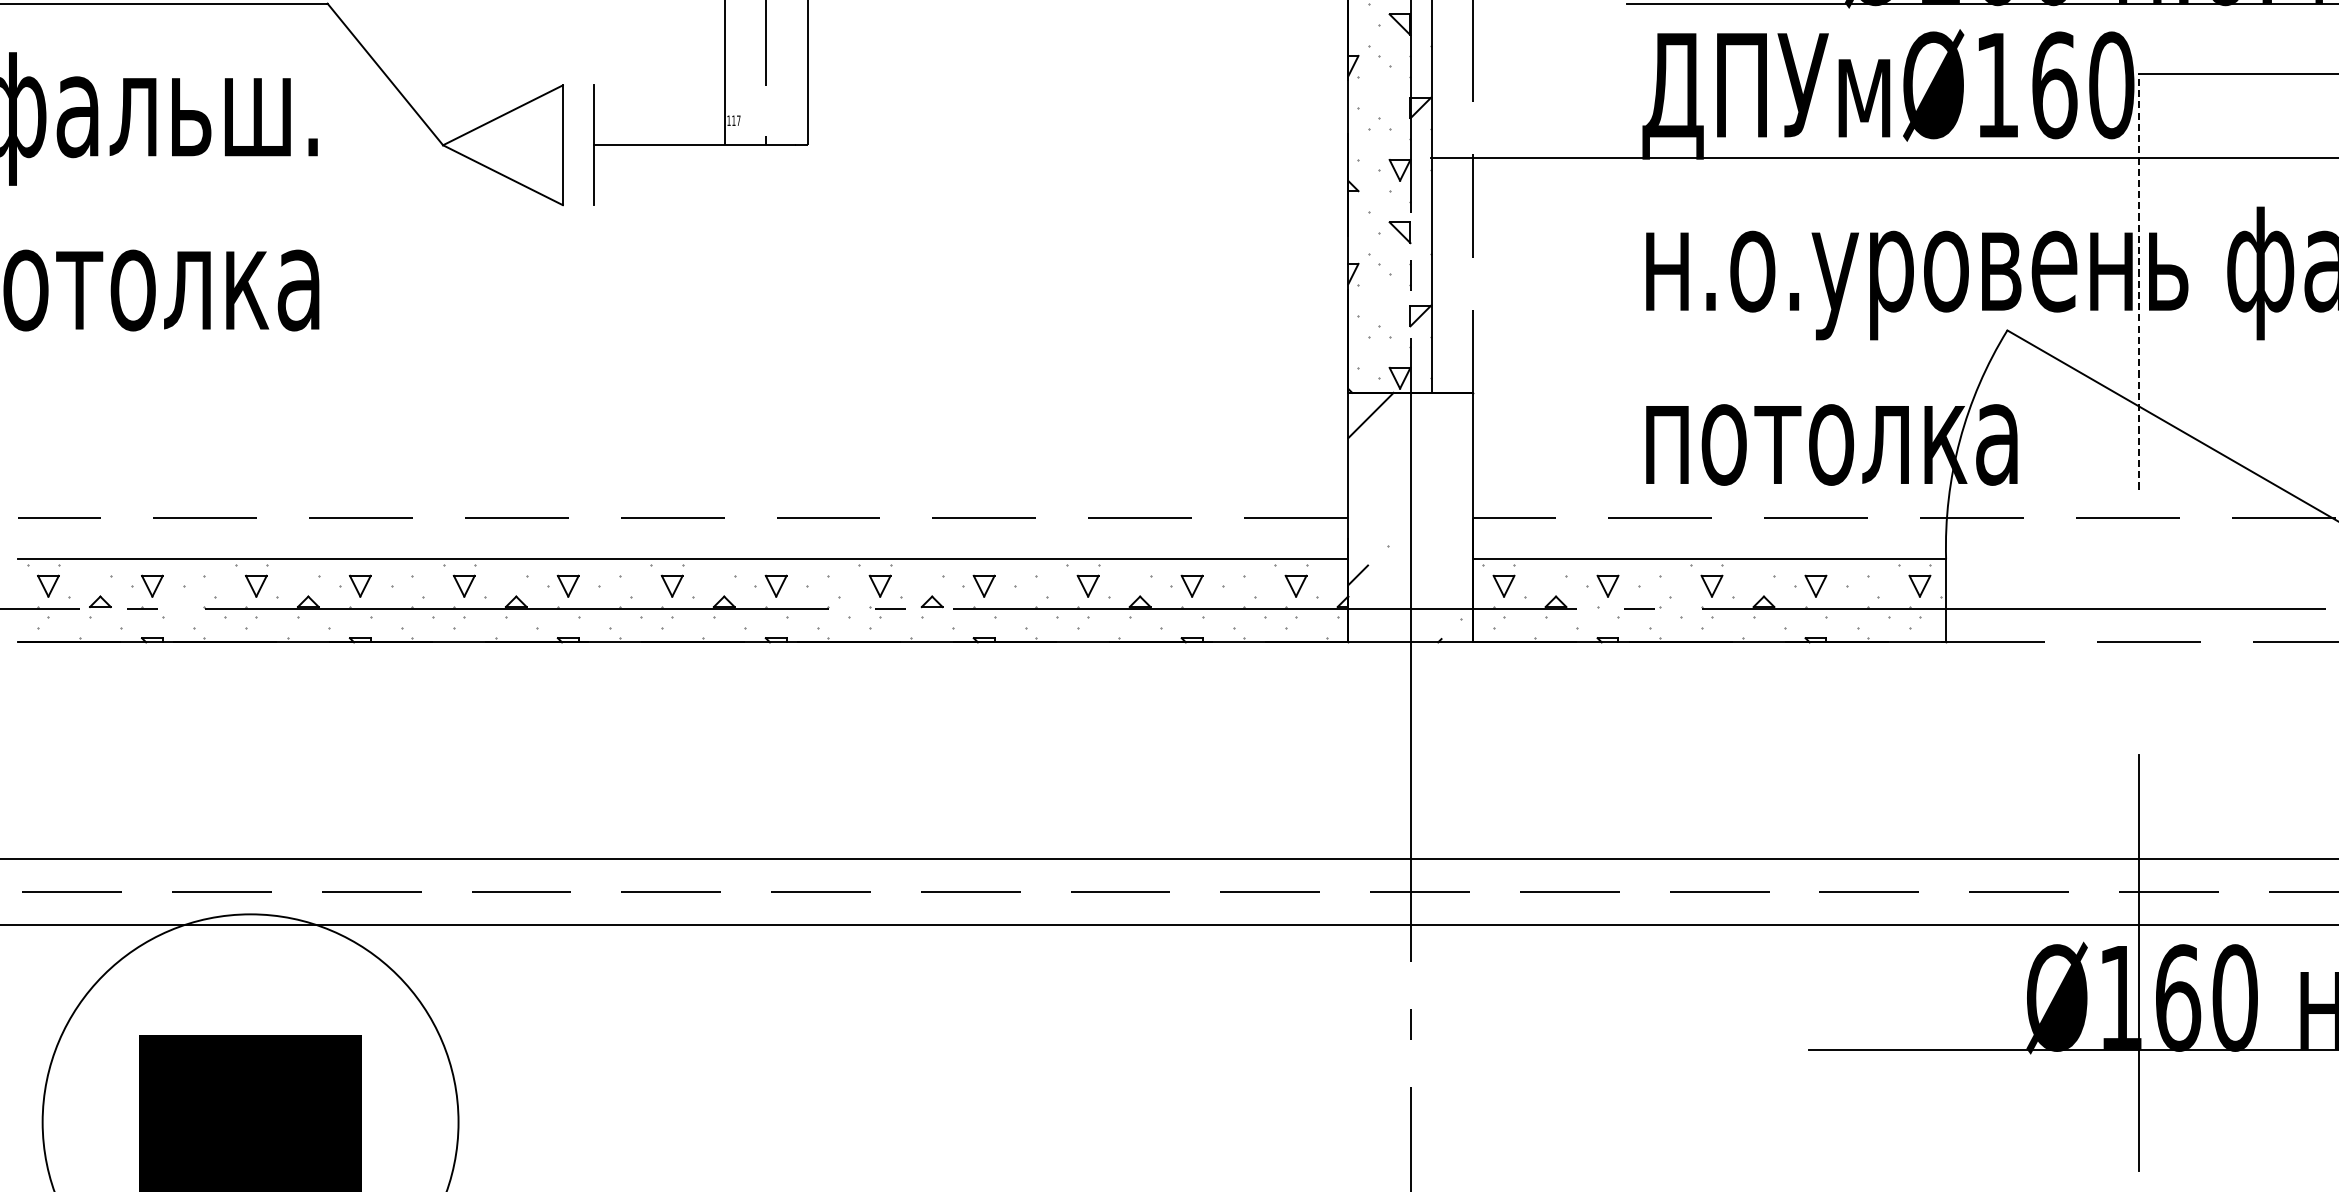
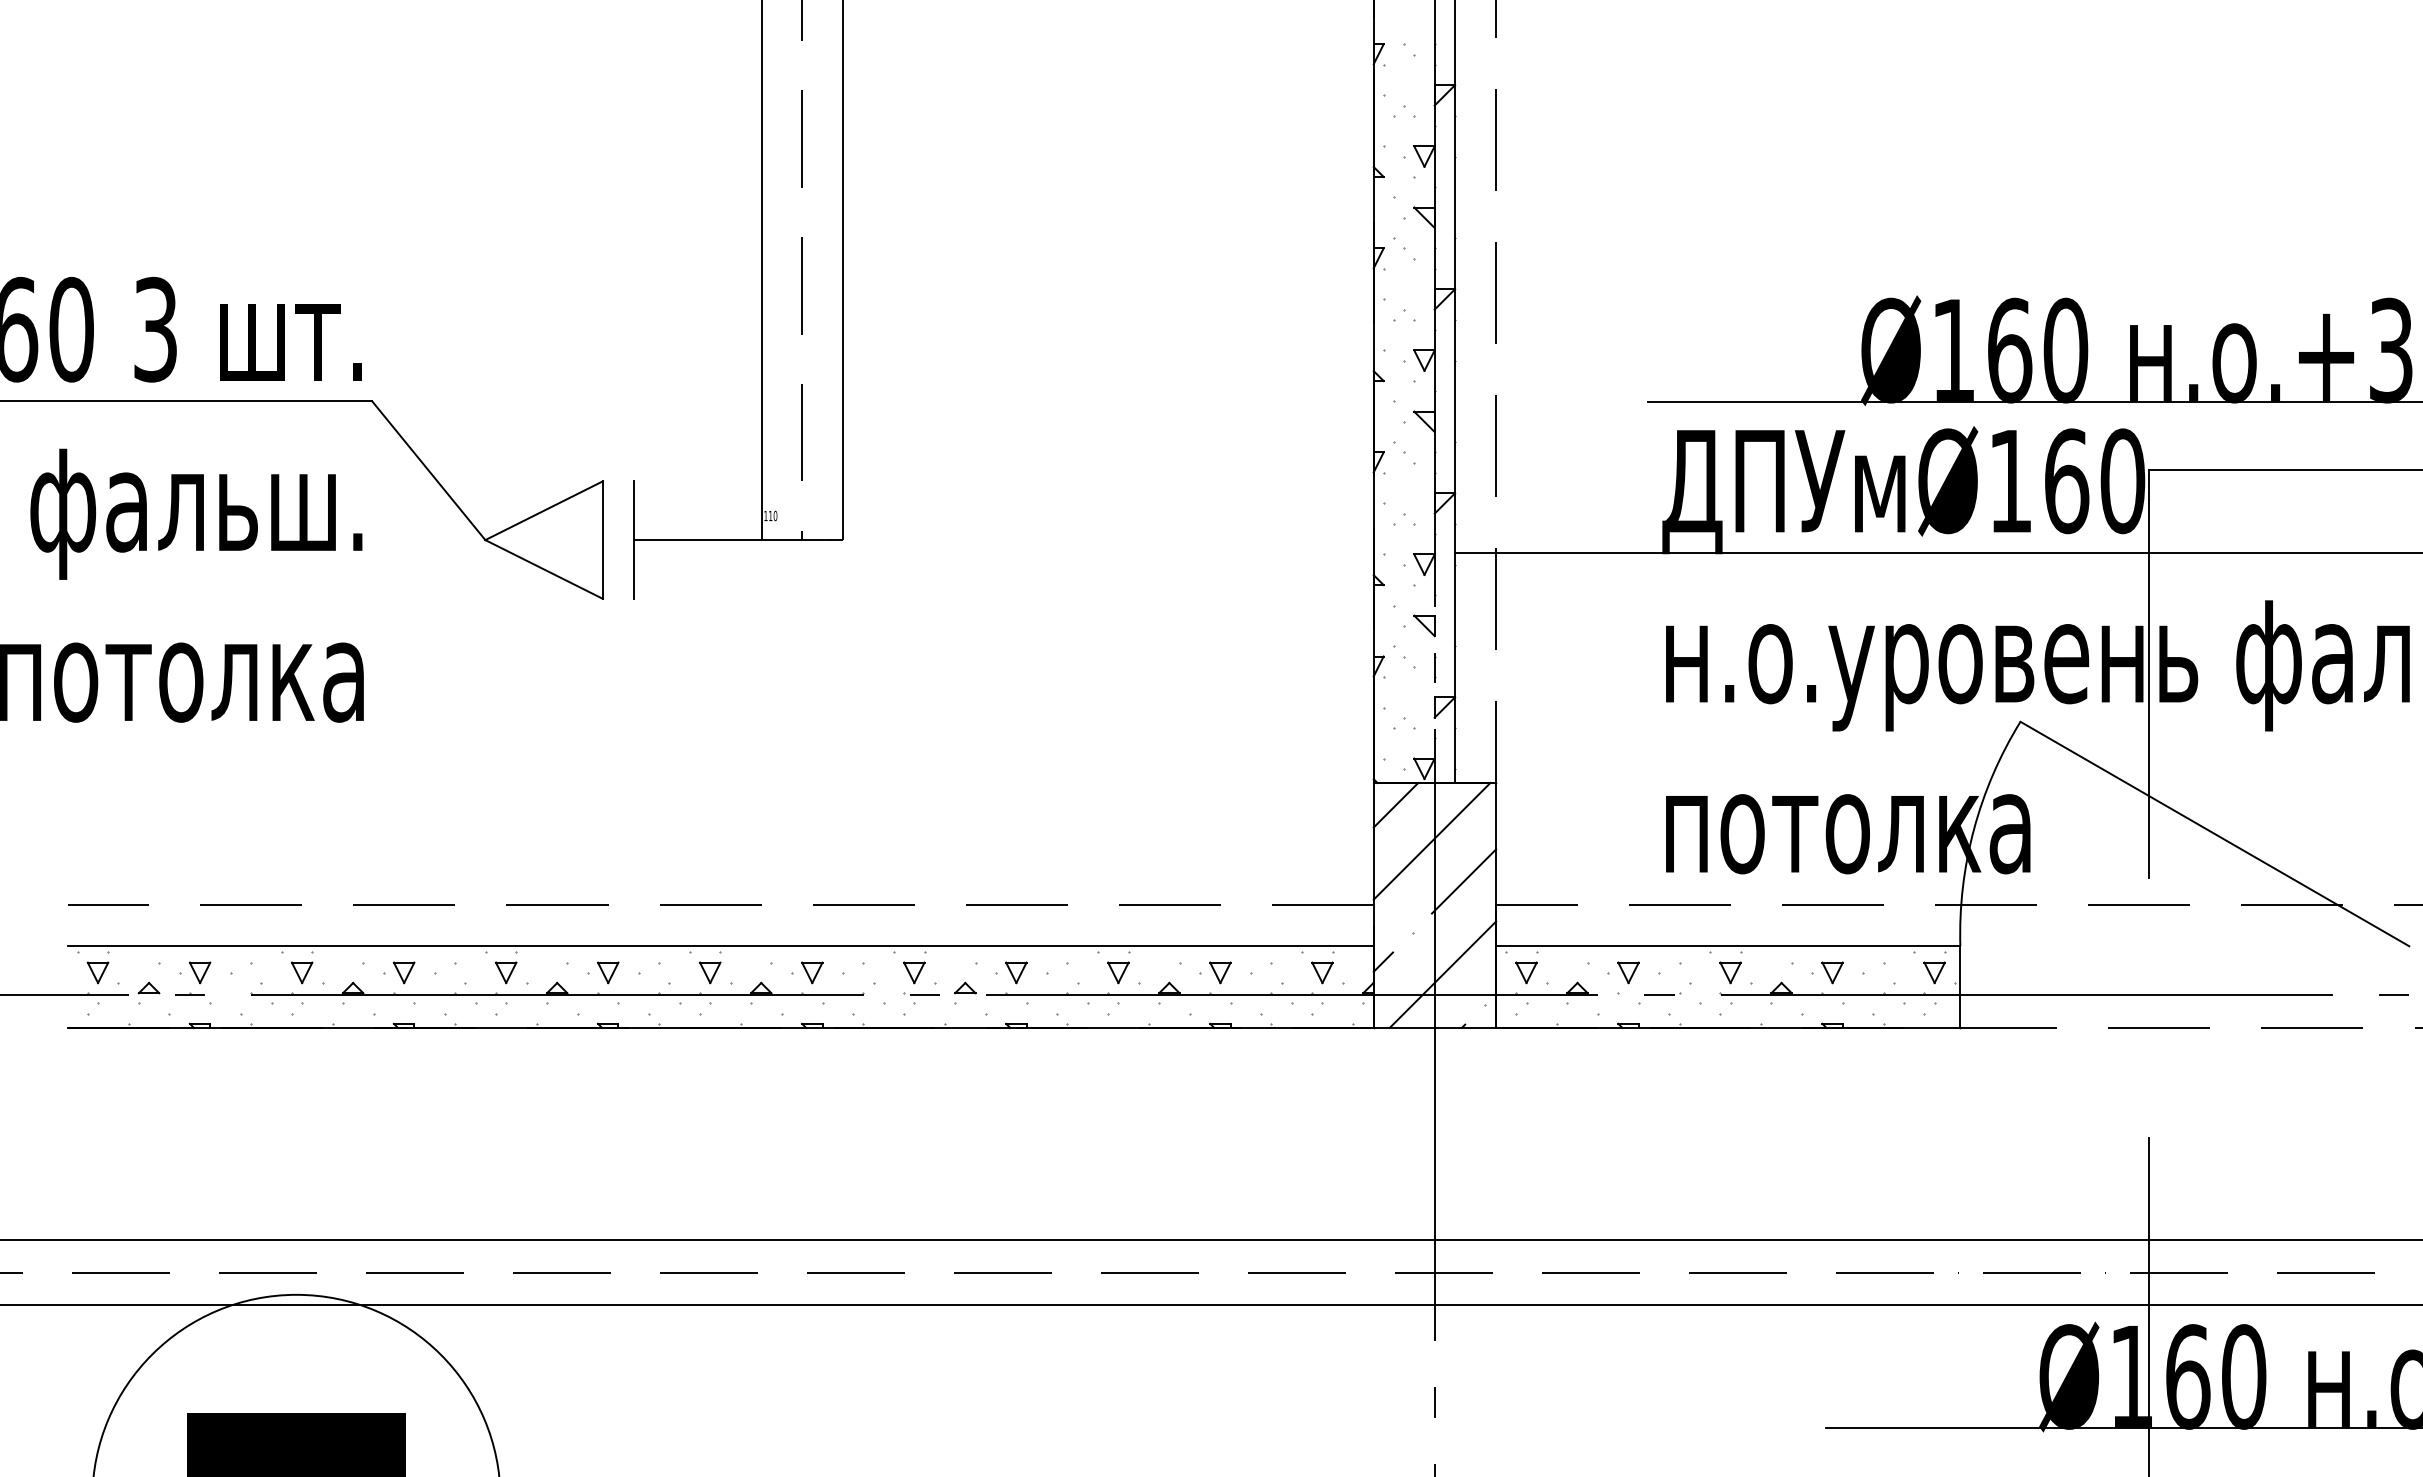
text: (738, 120) -> (775, 515), 117 -> 110
line: (2138, 281) -> (2149, 673), dashed -> solid
line: (1407, 452) -> (1431, 841), added
line: (1440, 493) -> (1464, 881), added
line: (1418, 587) -> (1442, 974), added

